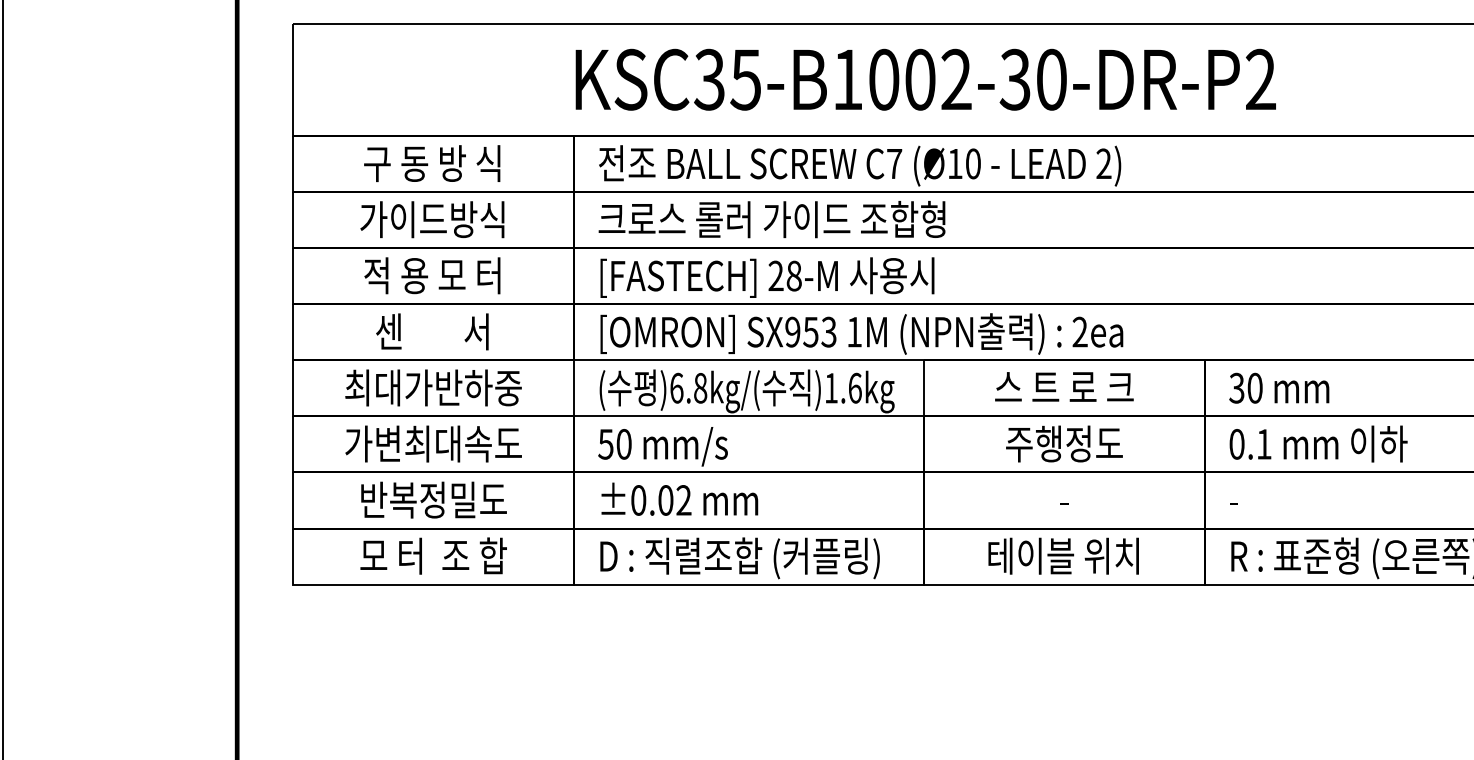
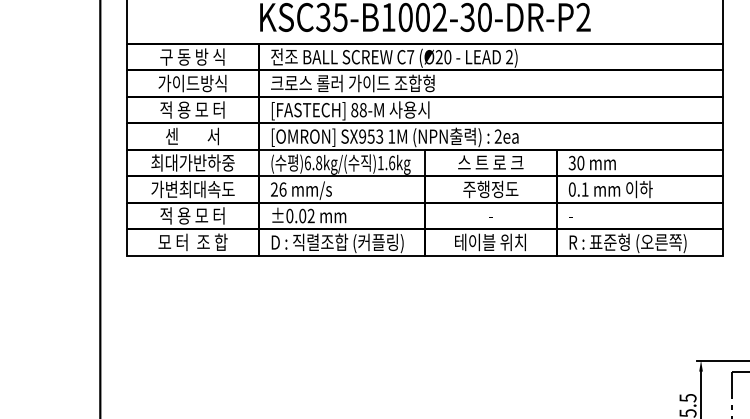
text: (953, 164) -> (438, 57), (Ø10 -> (Ø20
text: (775, 276) -> (354, 110), 28-M -> 88-M
text: (614, 444) -> (278, 189), 50 -> 26
text: (432, 499) -> (192, 215), 반복정밀도 -> 적 용 모 터

